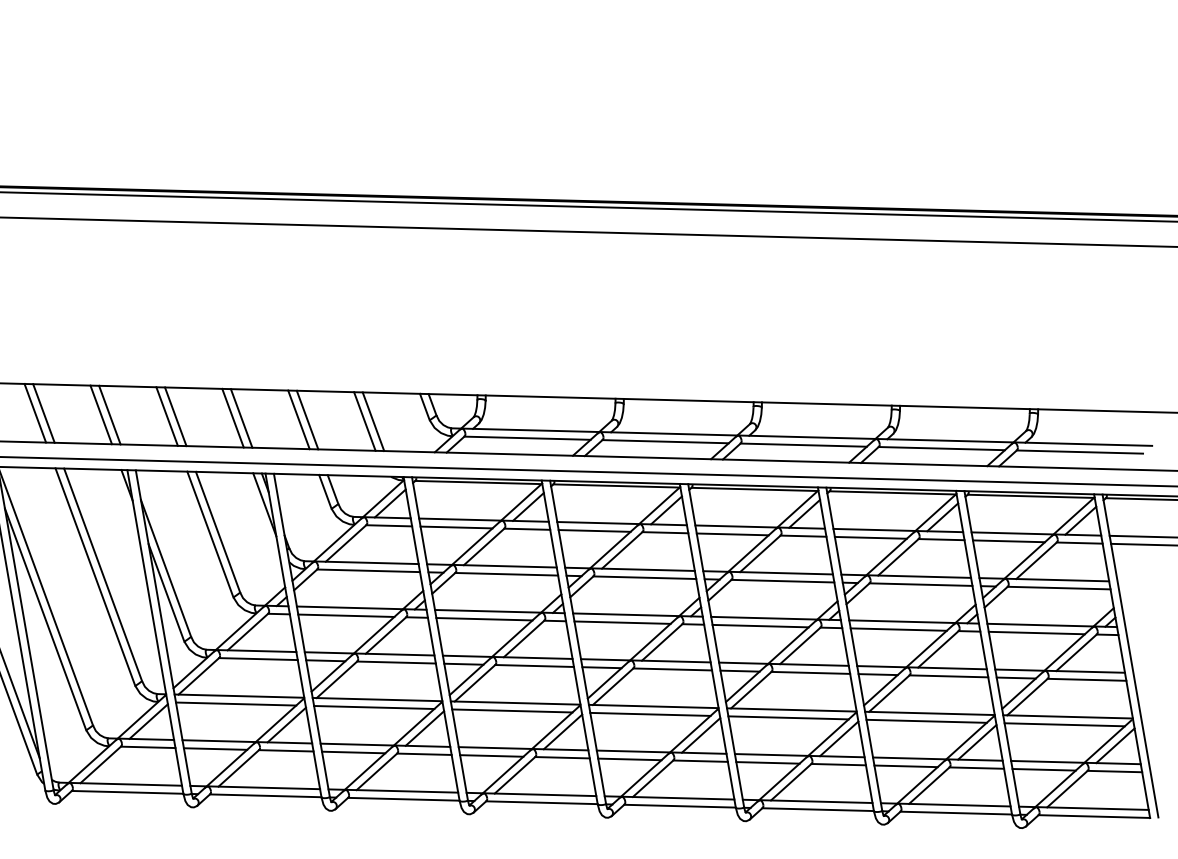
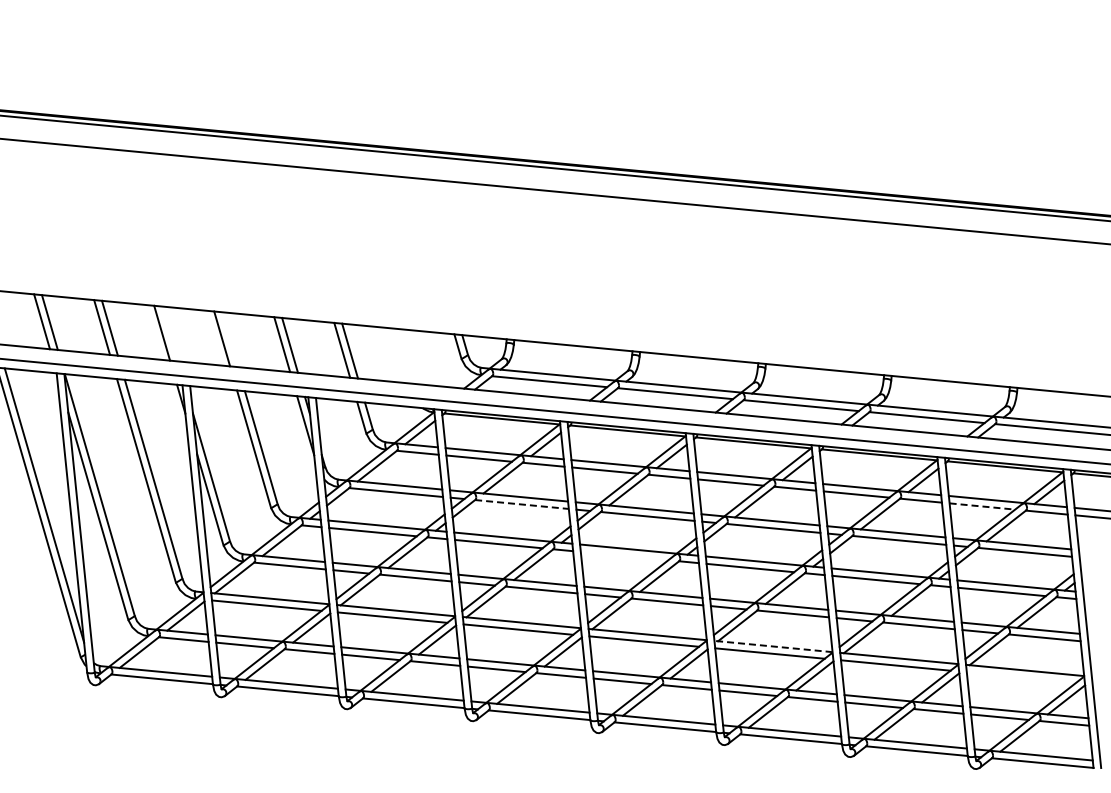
line: (109, 414) -> (169, 333), removed
line: (175, 416) -> (229, 339), removed
line: (365, 420) -> (402, 355), removed
line: (373, 421) -> (410, 356), removed
line: (1009, 541) -> (982, 506), solid -> dashed
line: (507, 574) -> (522, 504), solid -> dashed
line: (622, 622) -> (624, 555), removed
line: (791, 709) -> (773, 646), solid -> dashed
line: (1064, 724) -> (1021, 677), removed

